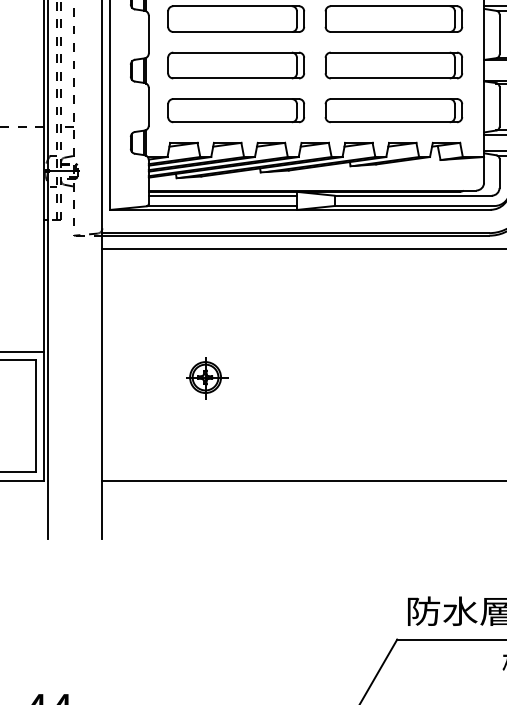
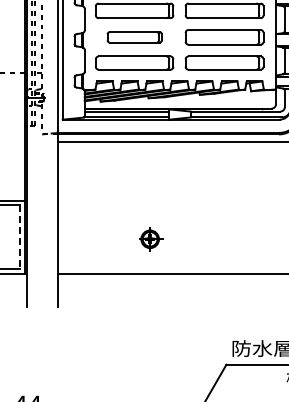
part: (235, 65) -> (134, 37), size x0.7
part: (207, 377) -> (151, 239), moved
line: (36, 416) -> (20, 237), solid -> dashed

